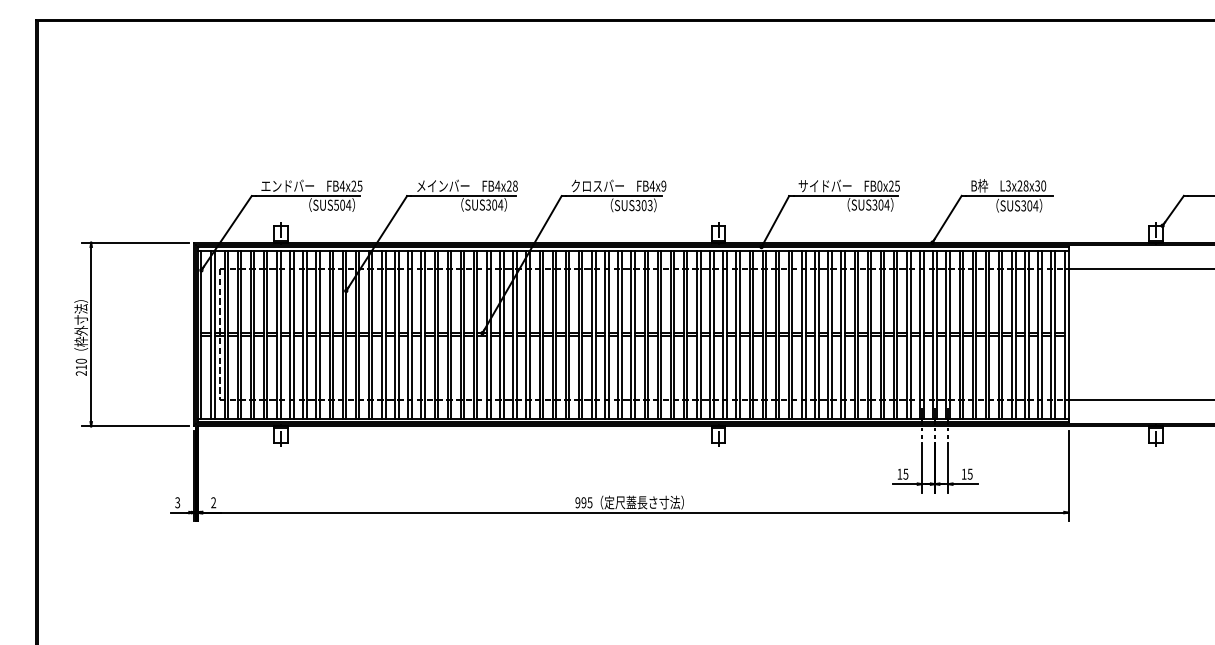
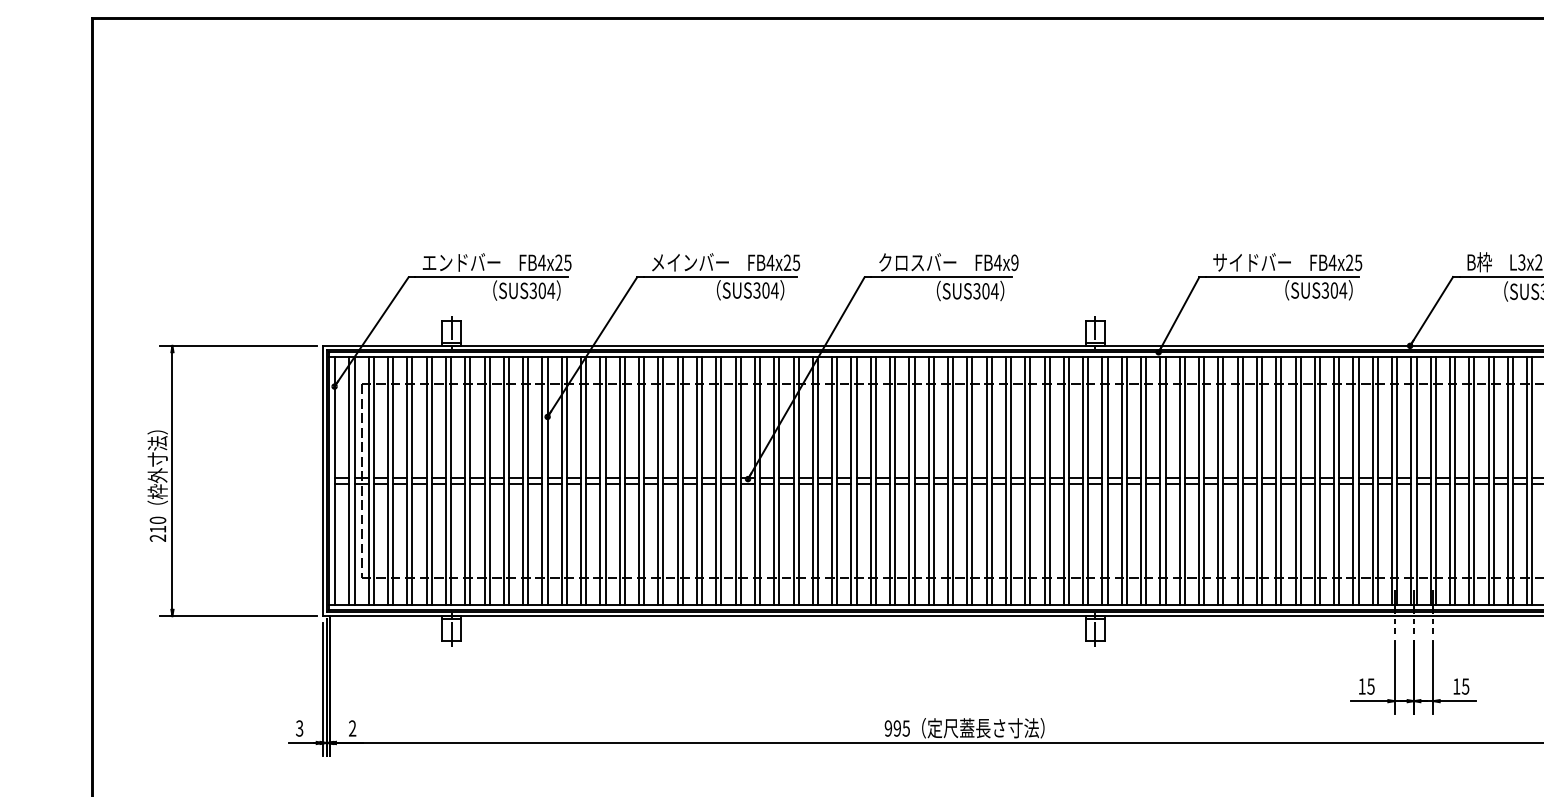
text: (514, 185) -> (795, 261), FB4x28 -> FB4x25
text: (879, 185) -> (1332, 261), FB0x25 -> FB4x25
text: (336, 204) -> (533, 289), SUS504 -> SUS304
text: (649, 205) -> (993, 291), SUS303 -> SUS304

